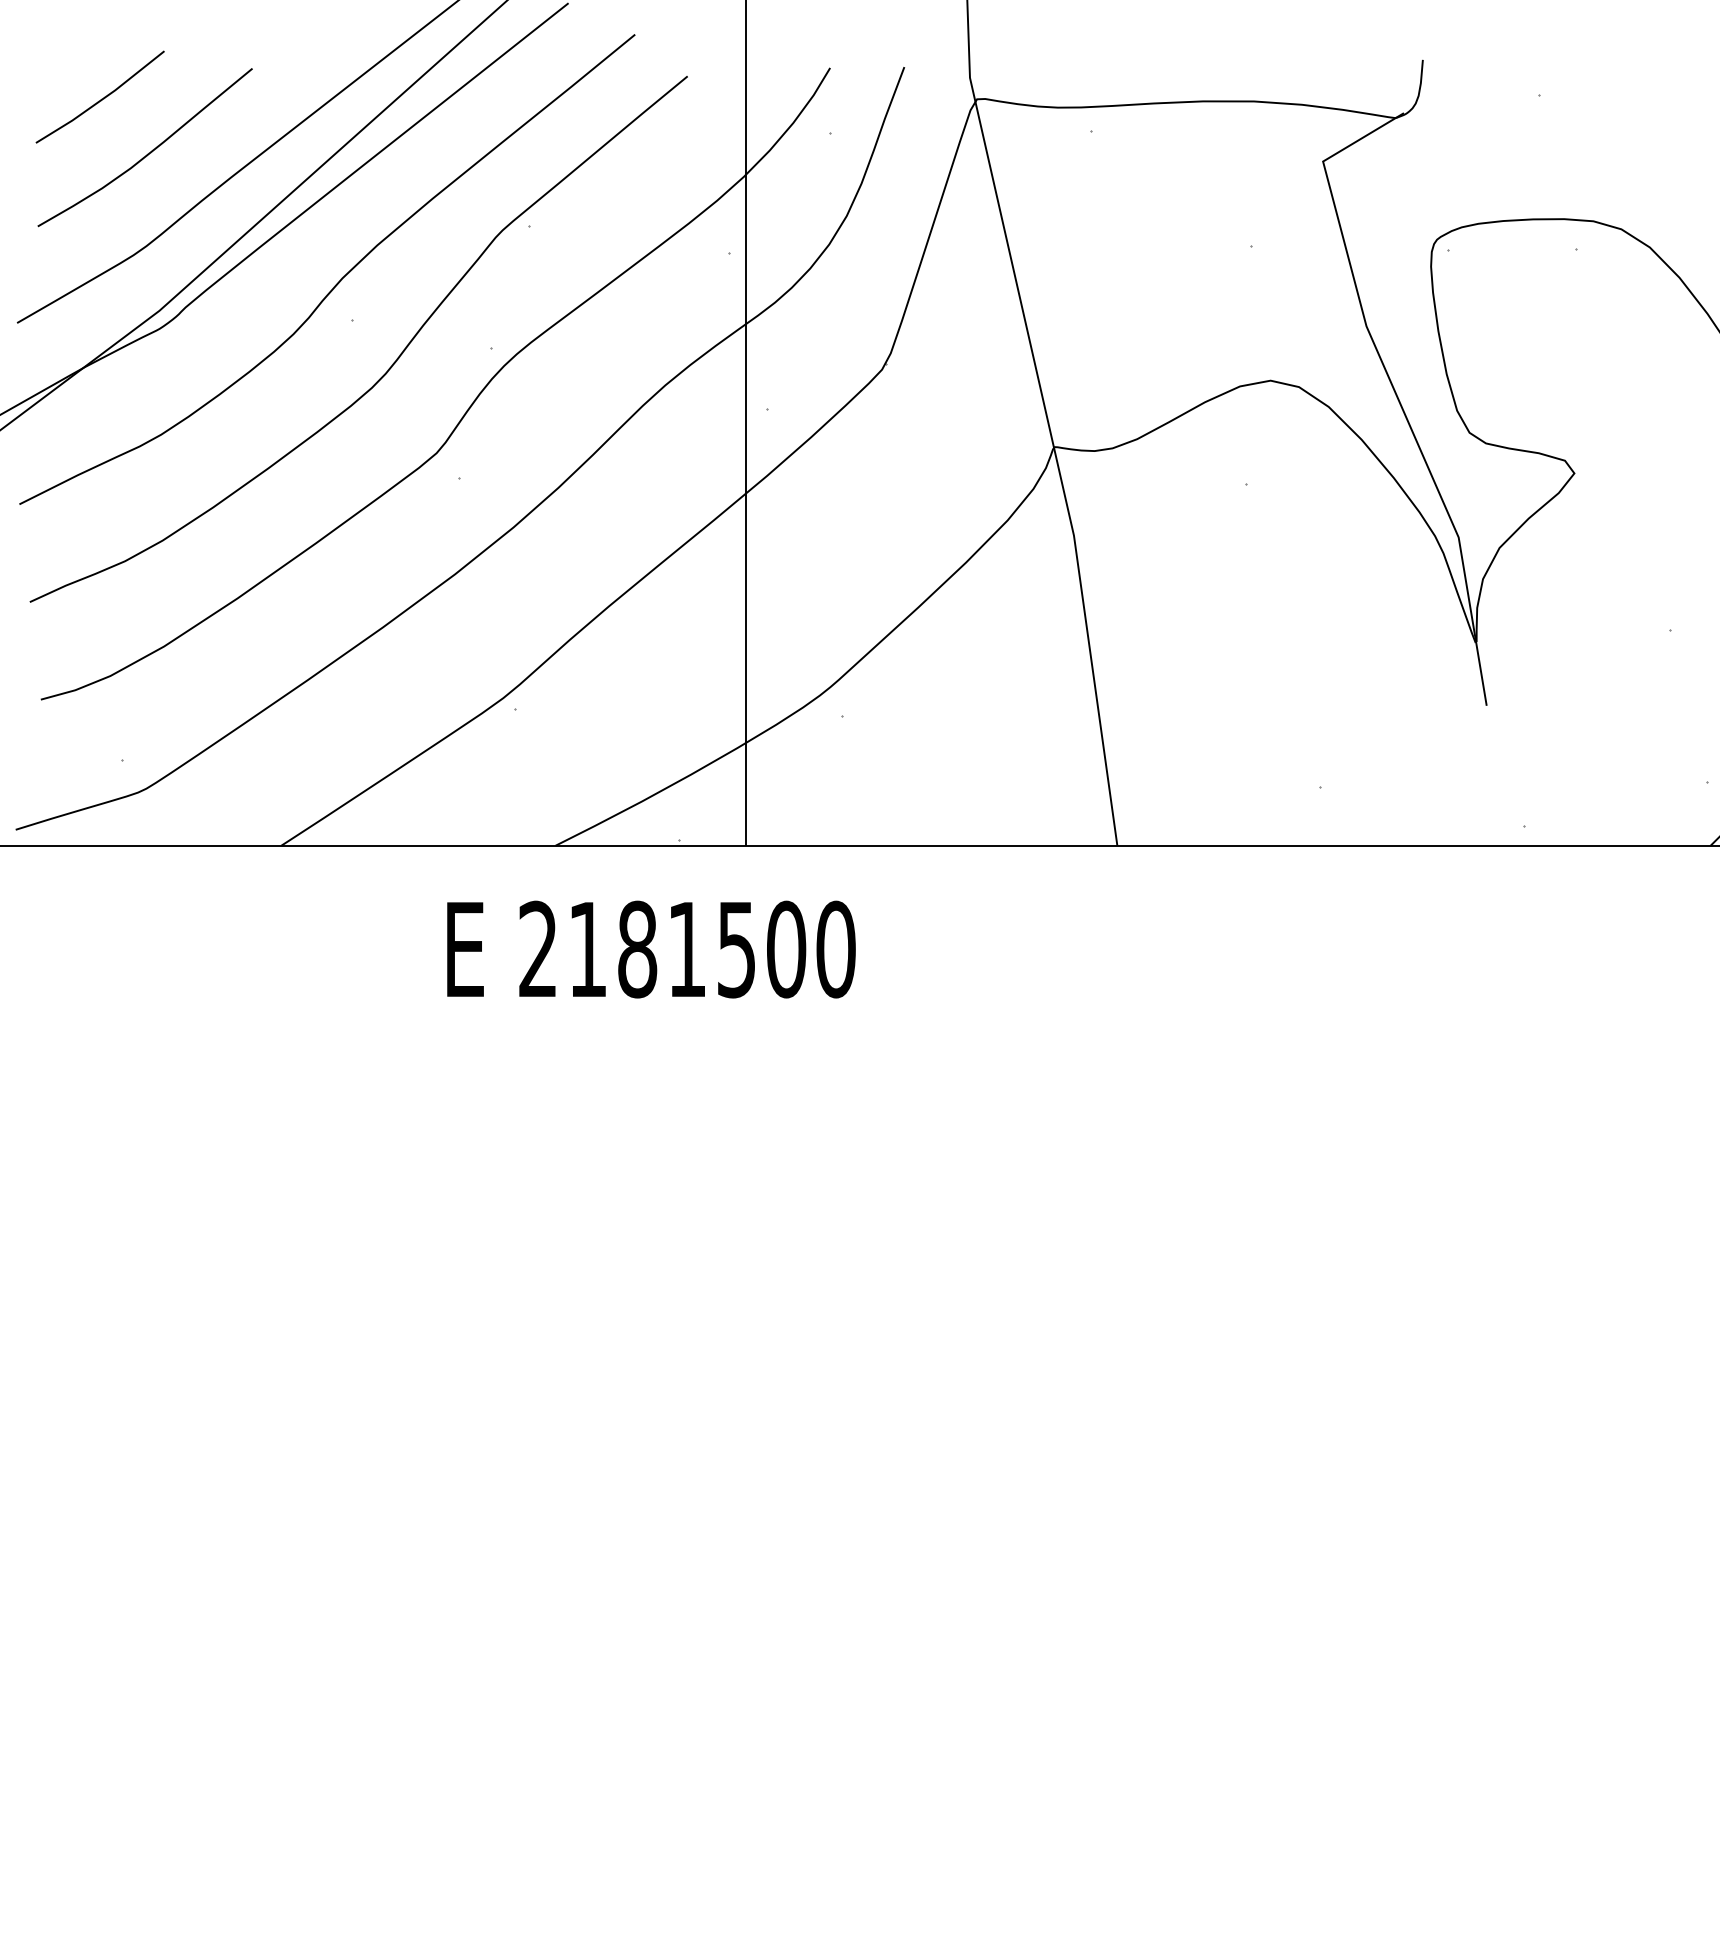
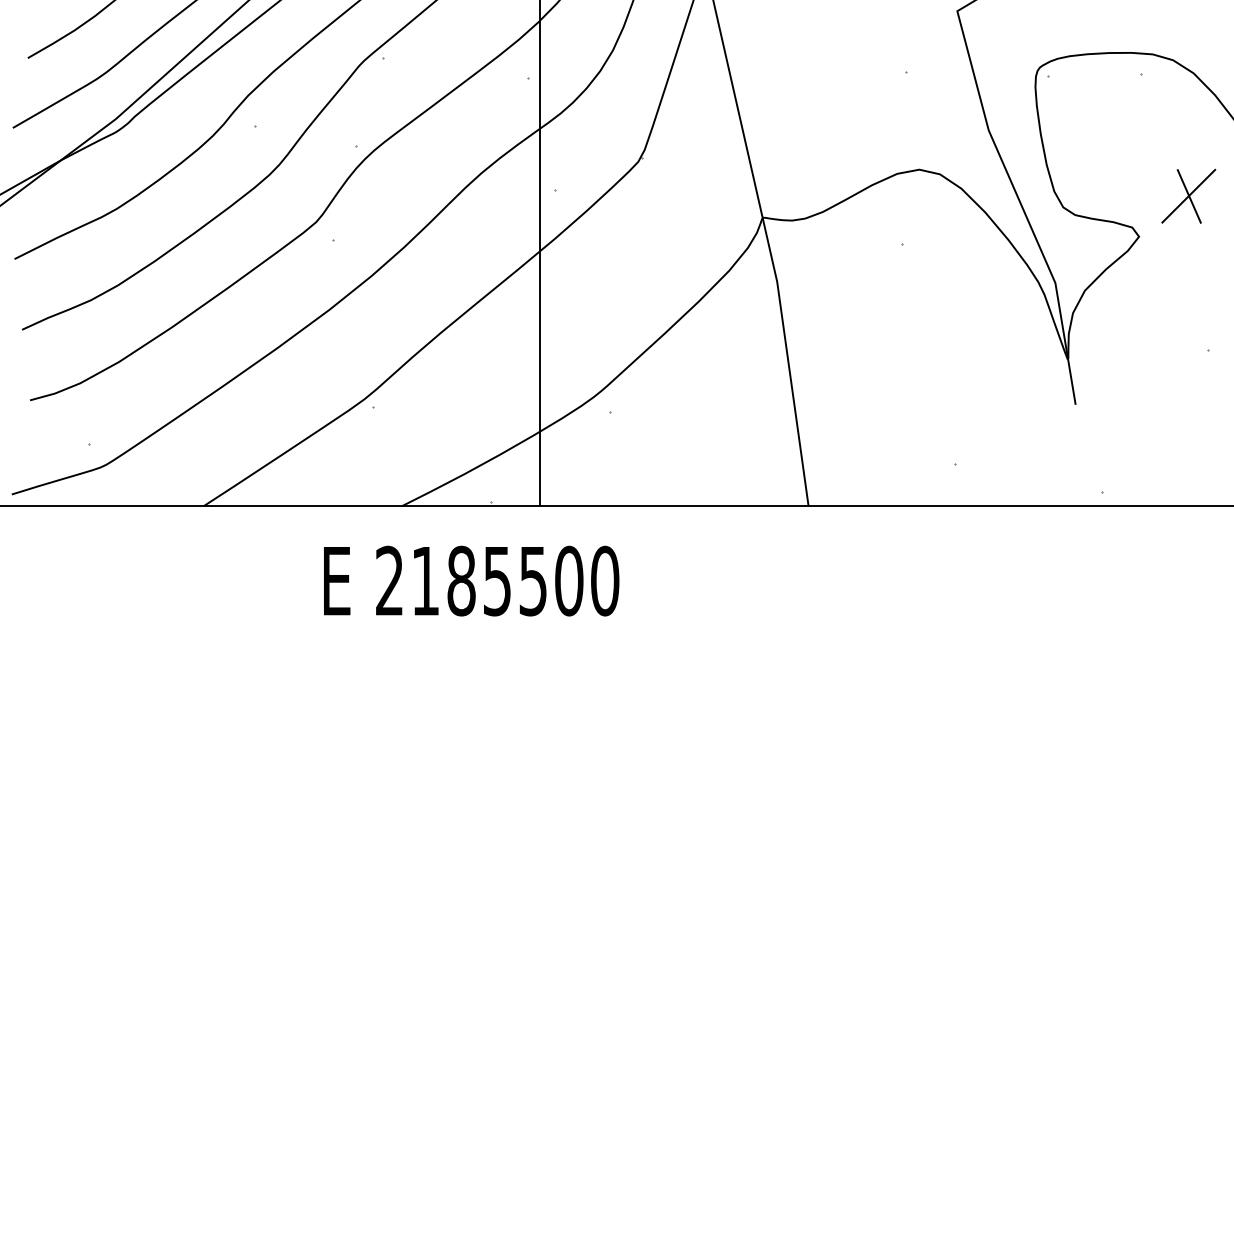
part: (1642, 416) -> (1188, 195), added
text: (686, 950) -> (496, 581), 2181500 -> 2185500

